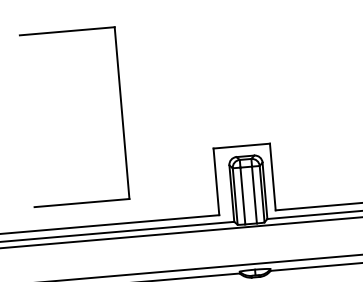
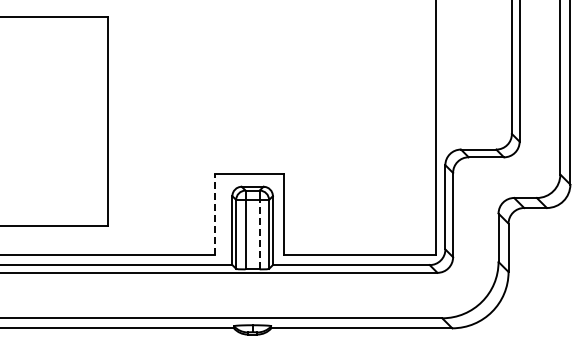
line: (216, 181) -> (214, 214), solid -> dashed
line: (254, 194) -> (259, 234), solid -> dashed

